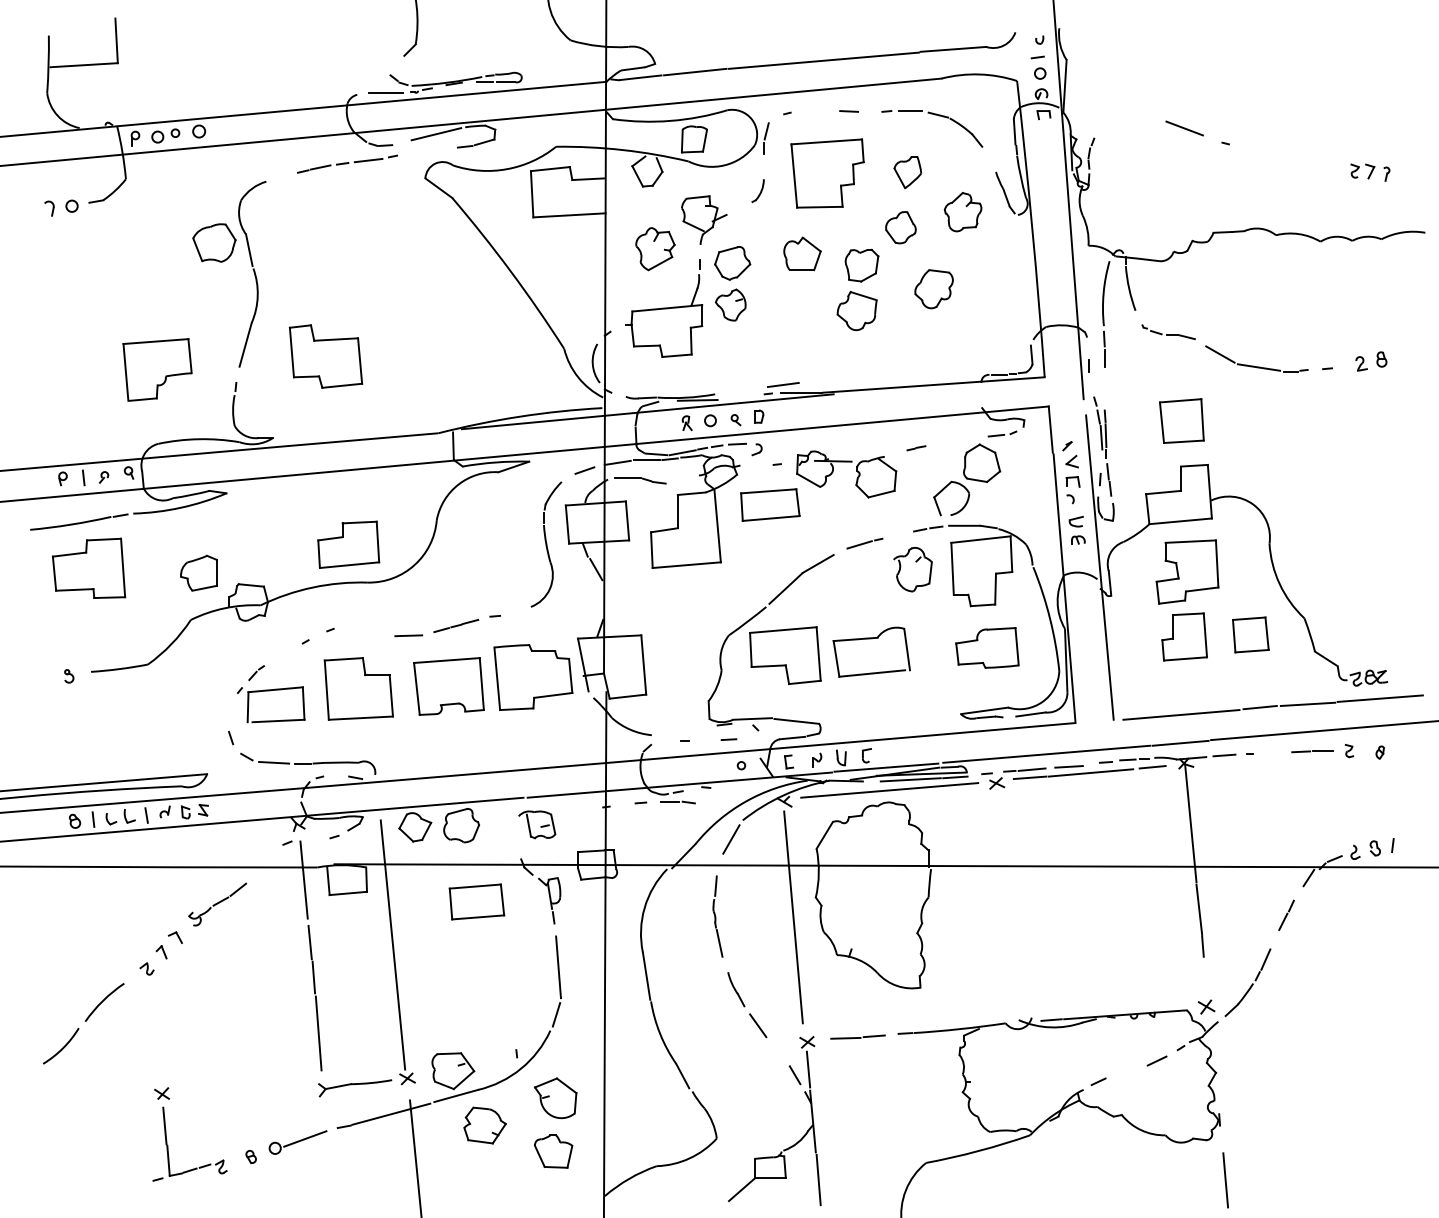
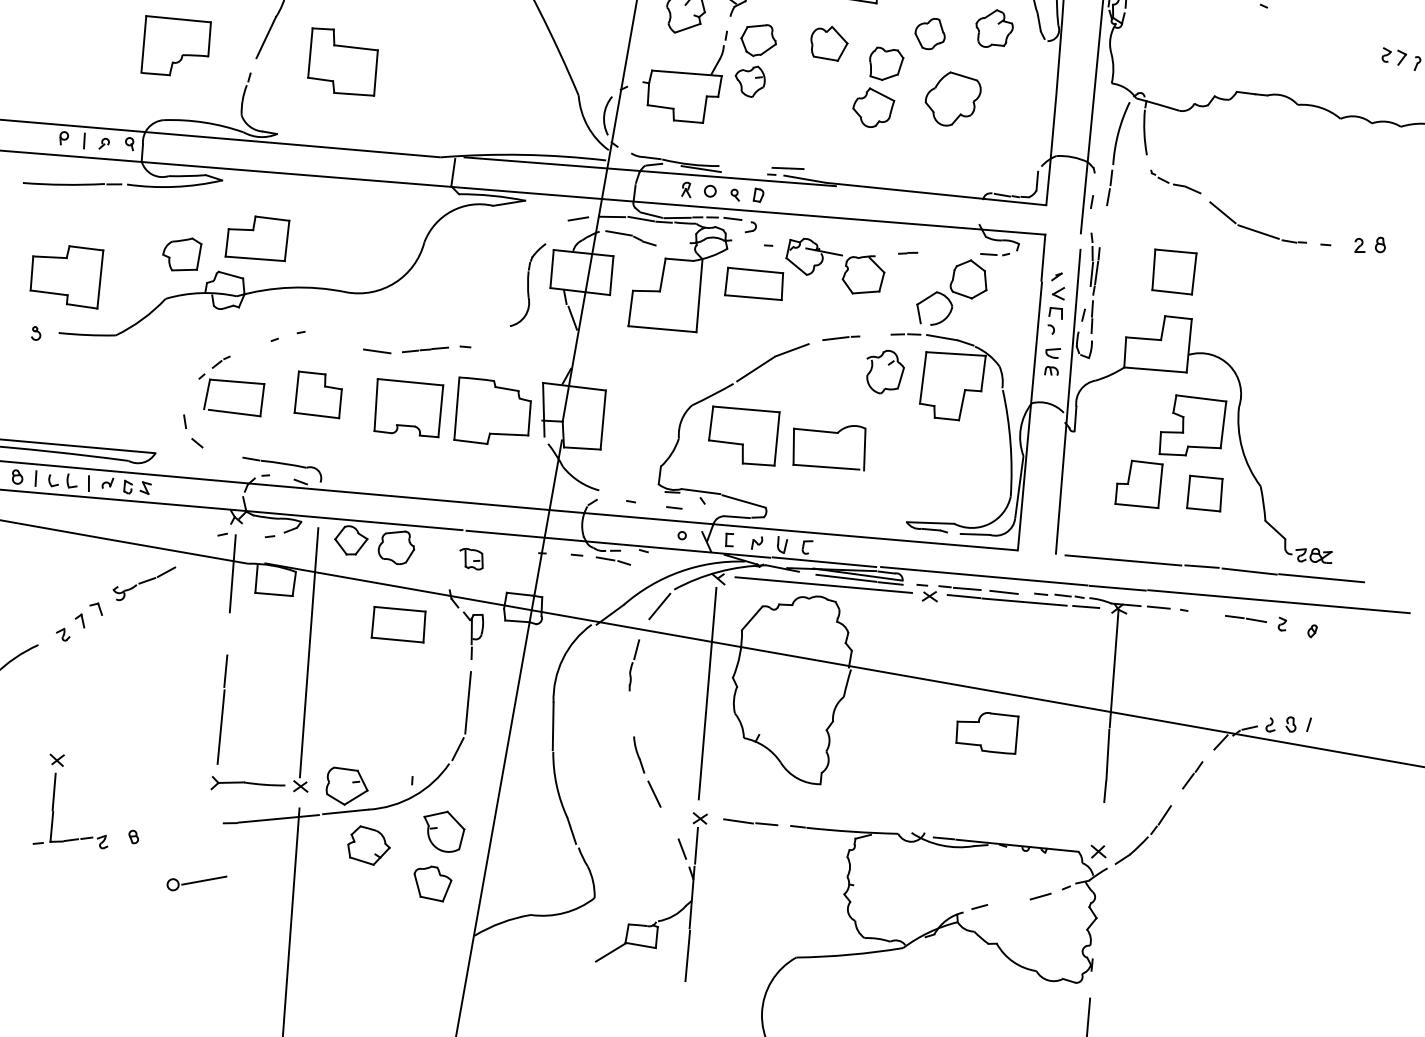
part: (933, 289) -> (951, 100), size x1.4
part: (348, 544) -> (257, 238), moved
part: (546, 544) -> (528, 285), size x0.7
part: (88, 567) -> (66, 273), moved
part: (1187, 571) -> (1193, 427), moved
part: (987, 647) -> (987, 730), moved
part: (358, 688) -> (318, 394), size x0.7
line: (274, 762) -> (223, 453), removed
part: (537, 824) -> (471, 558), size x0.7
line: (309, 942) -> (227, 636), removed
line: (719, 942) -> (630, 705), removed
part: (297, 1142) -> (196, 882), moved

